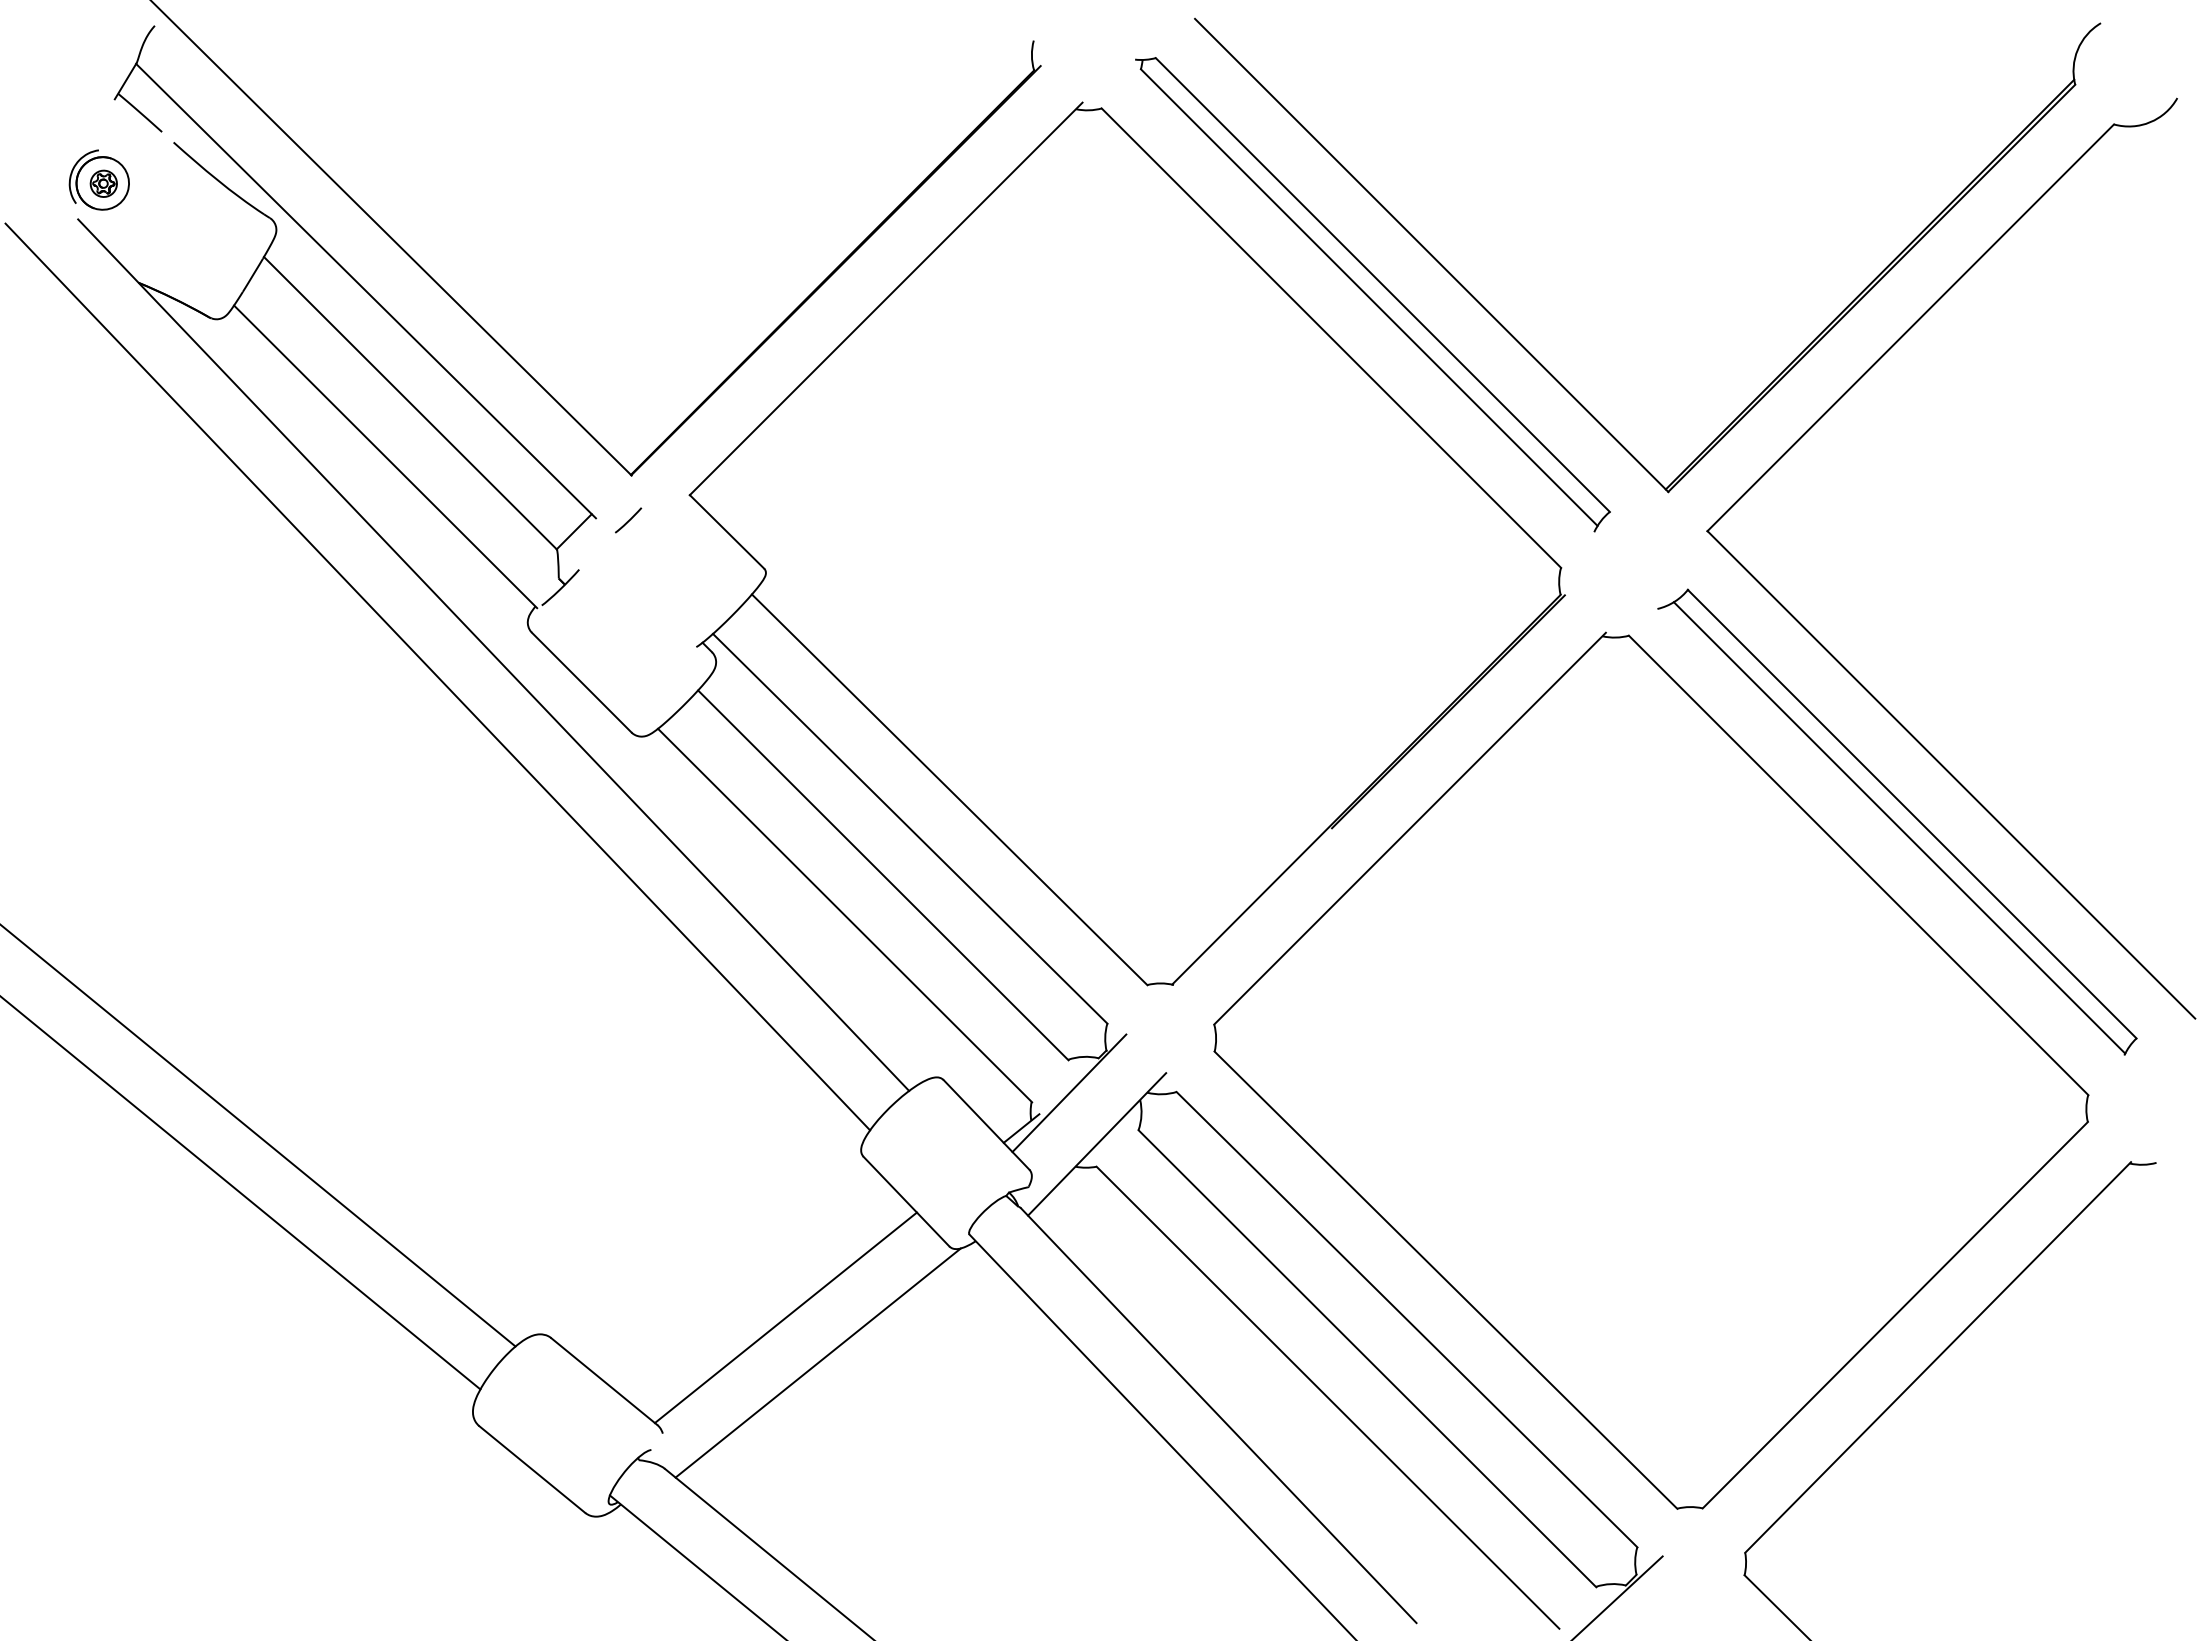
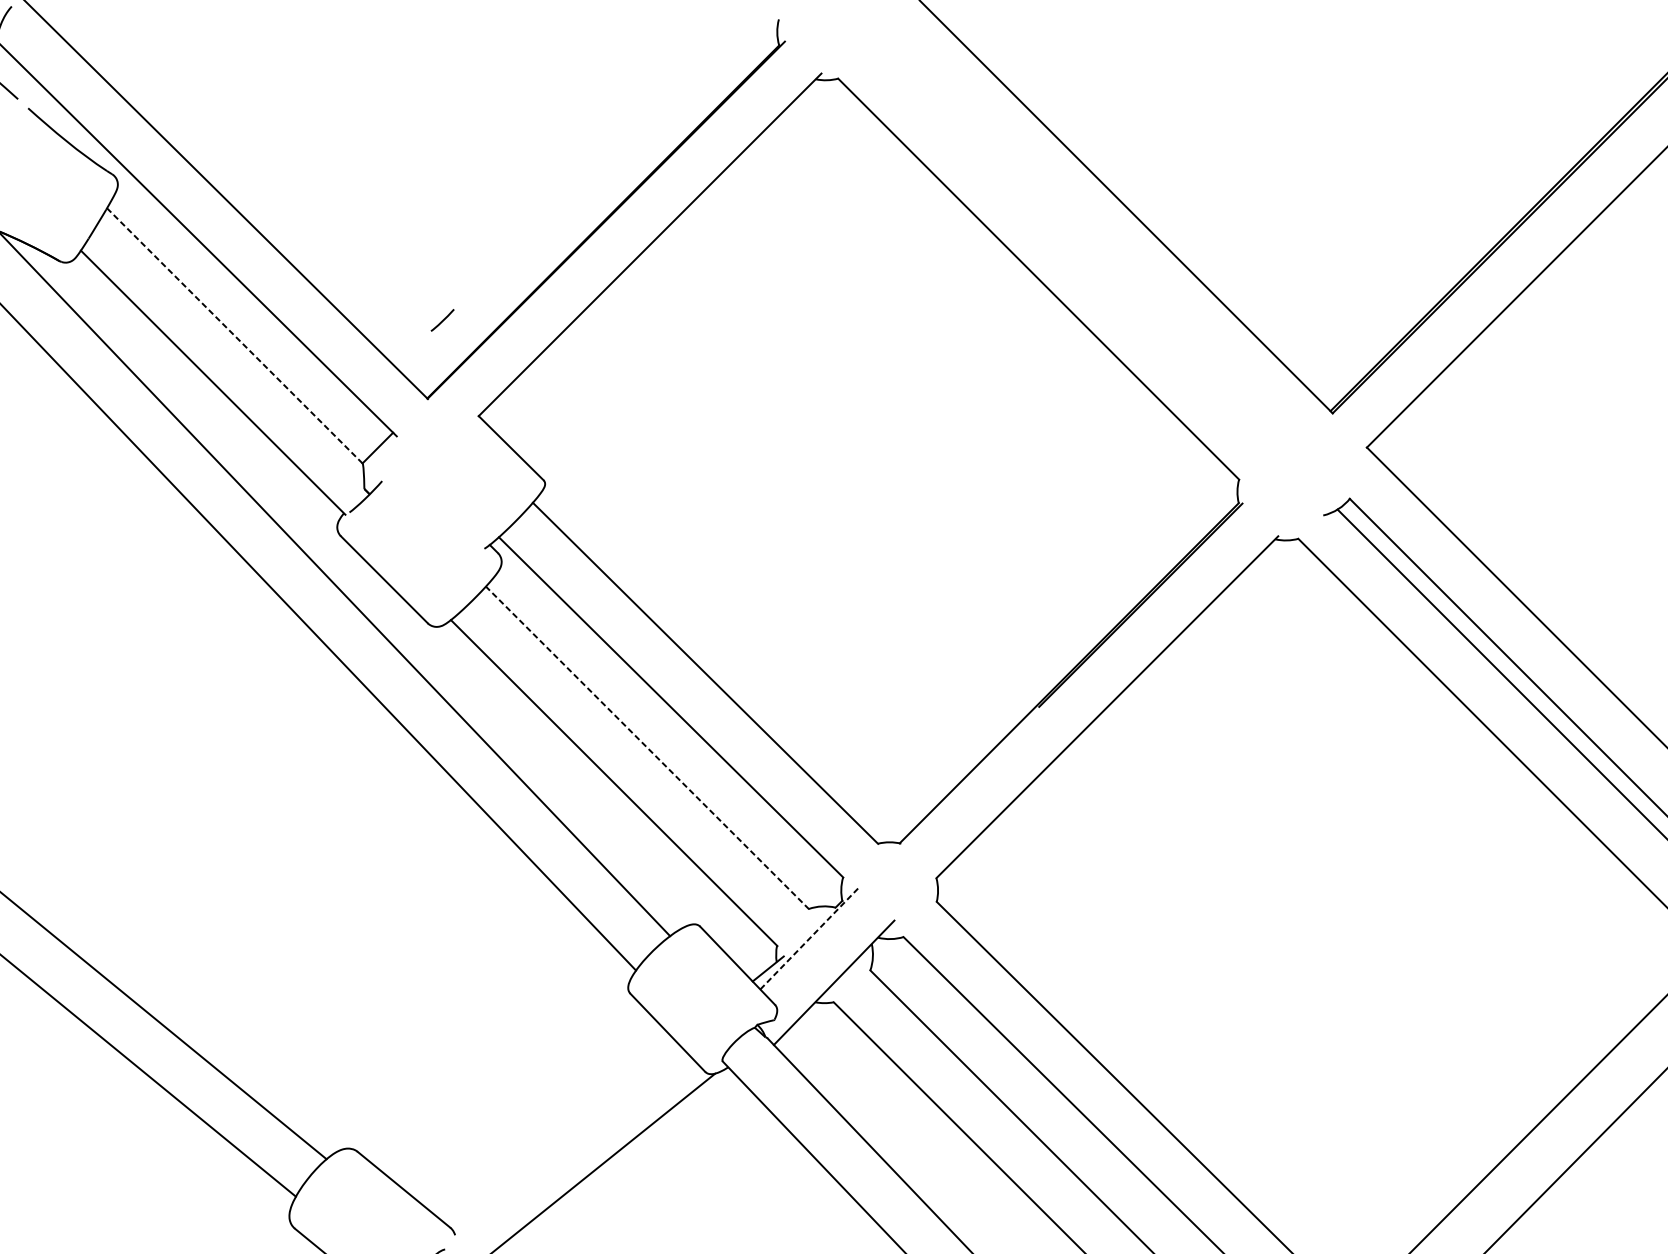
part: (1372, 294) -> (1074, 241), removed
line: (410, 403) -> (234, 336), solid -> dashed
line: (628, 520) -> (442, 320), moved
line: (883, 875) -> (647, 748), solid -> dashed
line: (1069, 1093) -> (810, 938), solid -> dashed
line: (785, 1317) -> (562, 1133), removed

